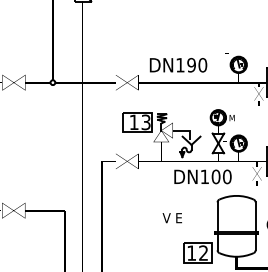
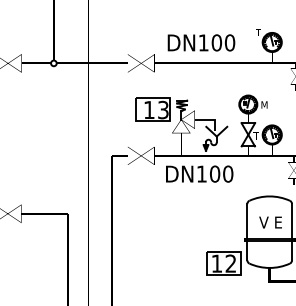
text: (191, 65) -> (216, 43), DN190 -> DN100
text: (202, 176) -> (199, 173), moved
text: (171, 218) -> (269, 222), moved

